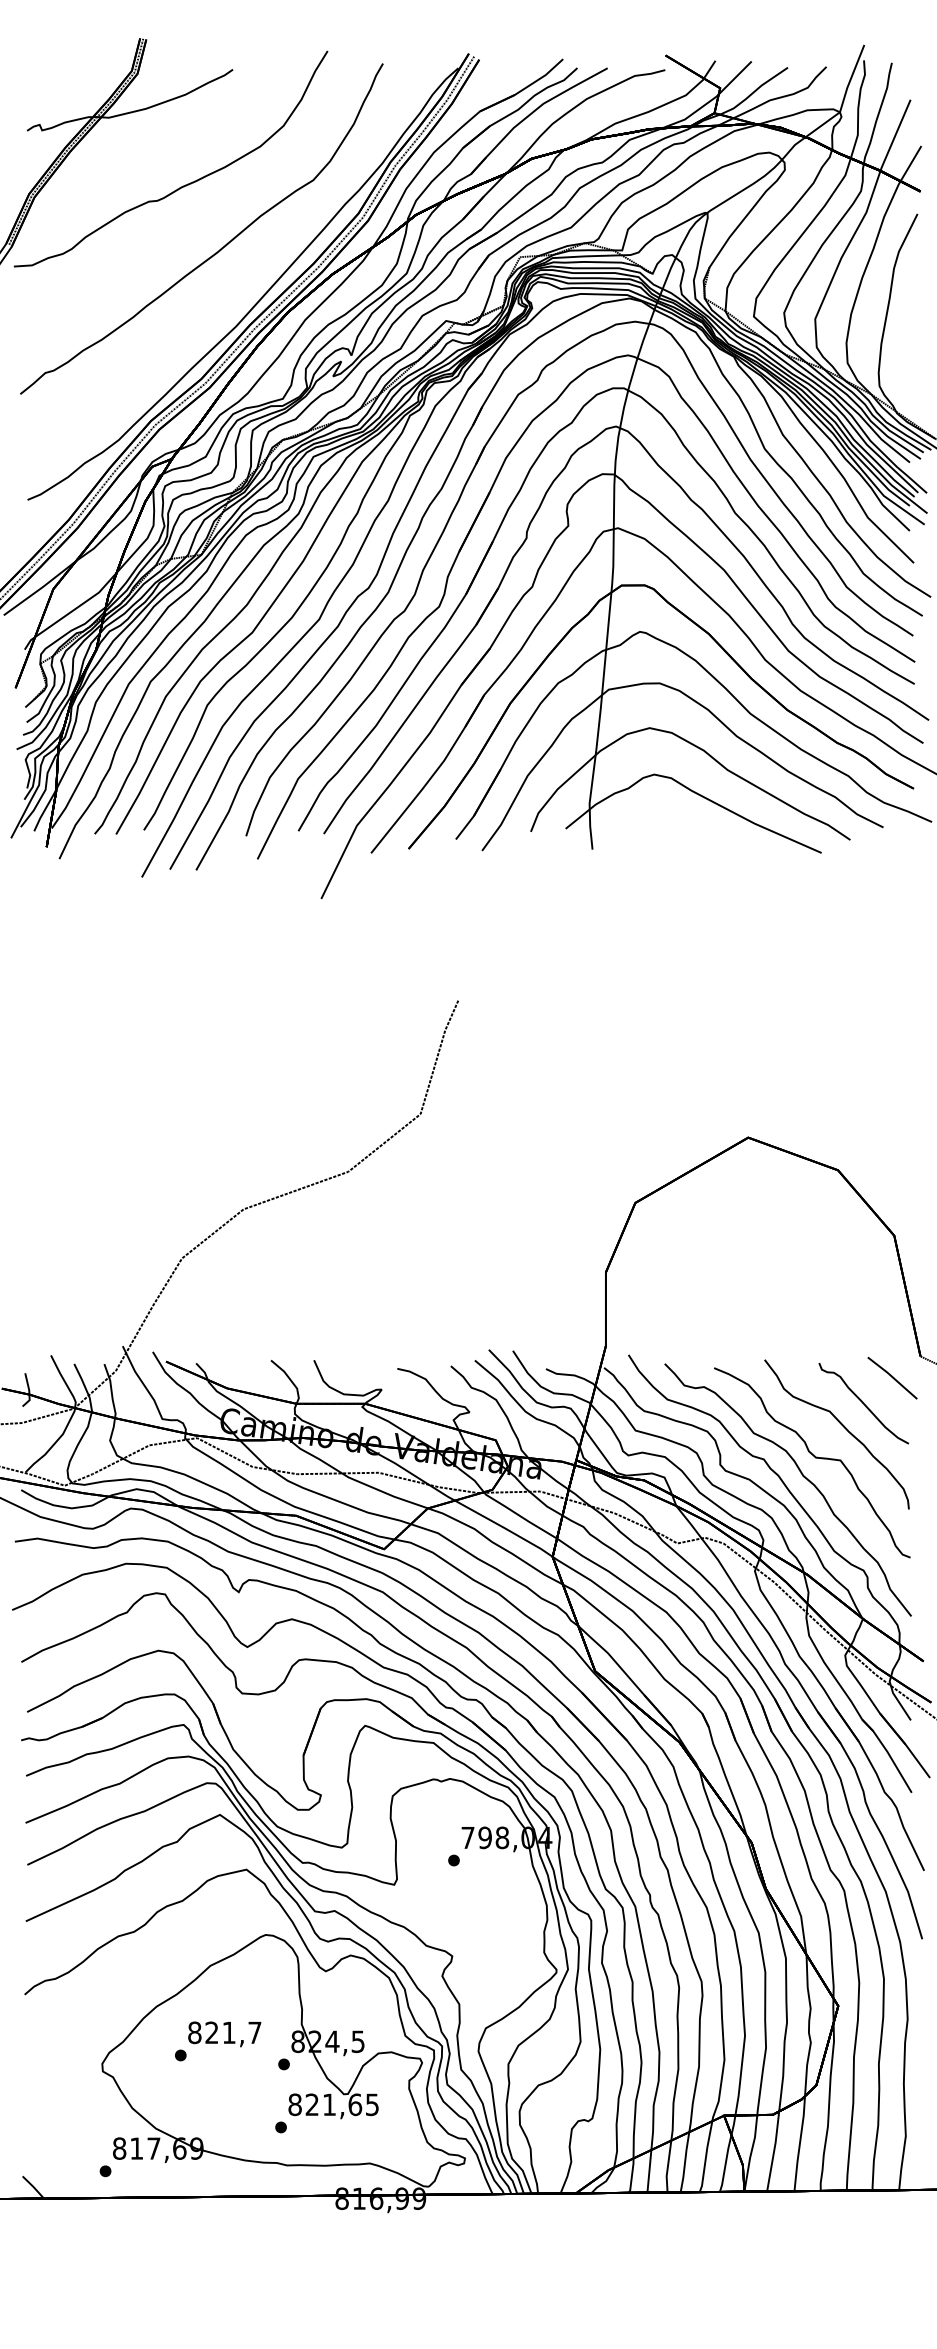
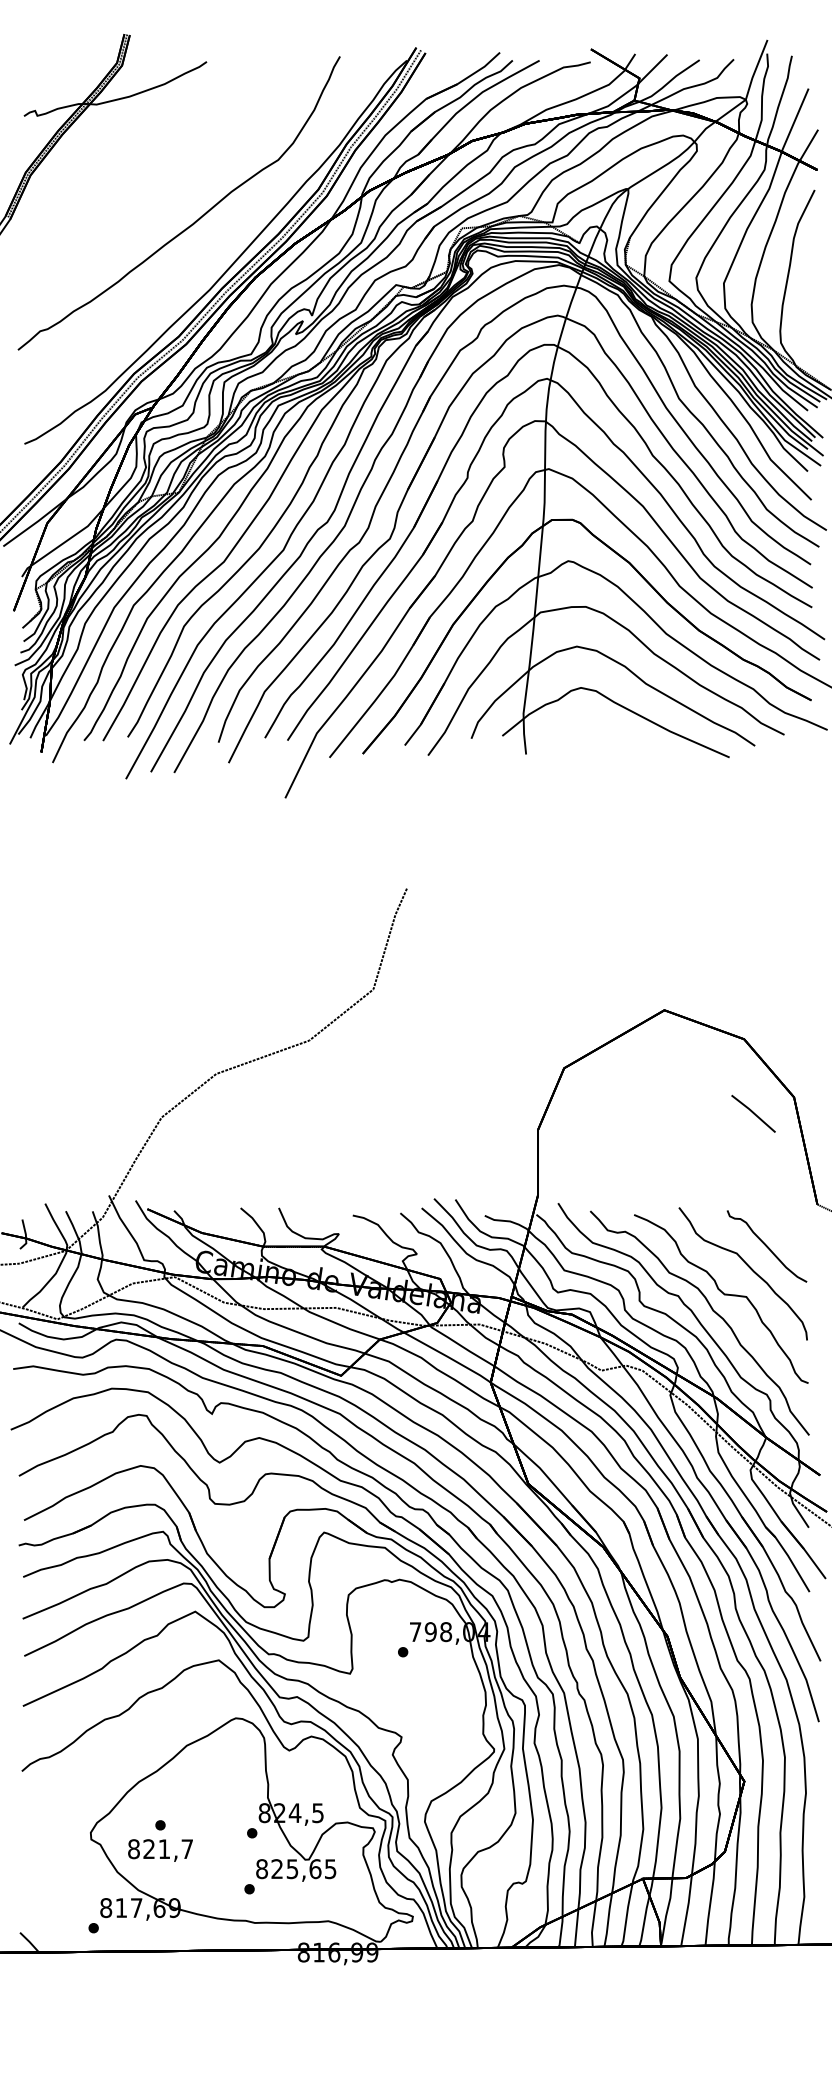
part: (183, 185) -> (162, 164), removed
line: (892, 1377) -> (753, 1113), moved
text: (224, 2034) -> (160, 1850), moved
text: (329, 2105) -> (292, 1869), 821,65 -> 825,65

